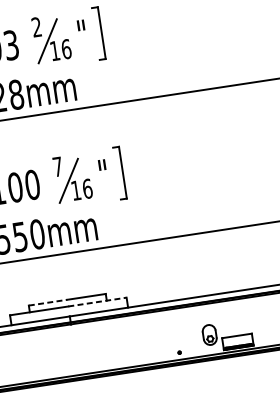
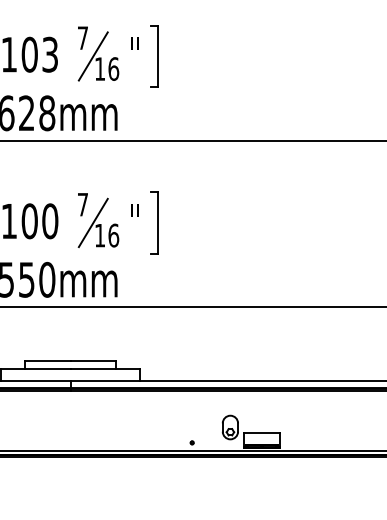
text: (36, 26) -> (82, 37), 2 -> 7
line: (48, 302) -> (47, 361), dashed -> solid
line: (97, 302) -> (105, 369), dashed -> solid

